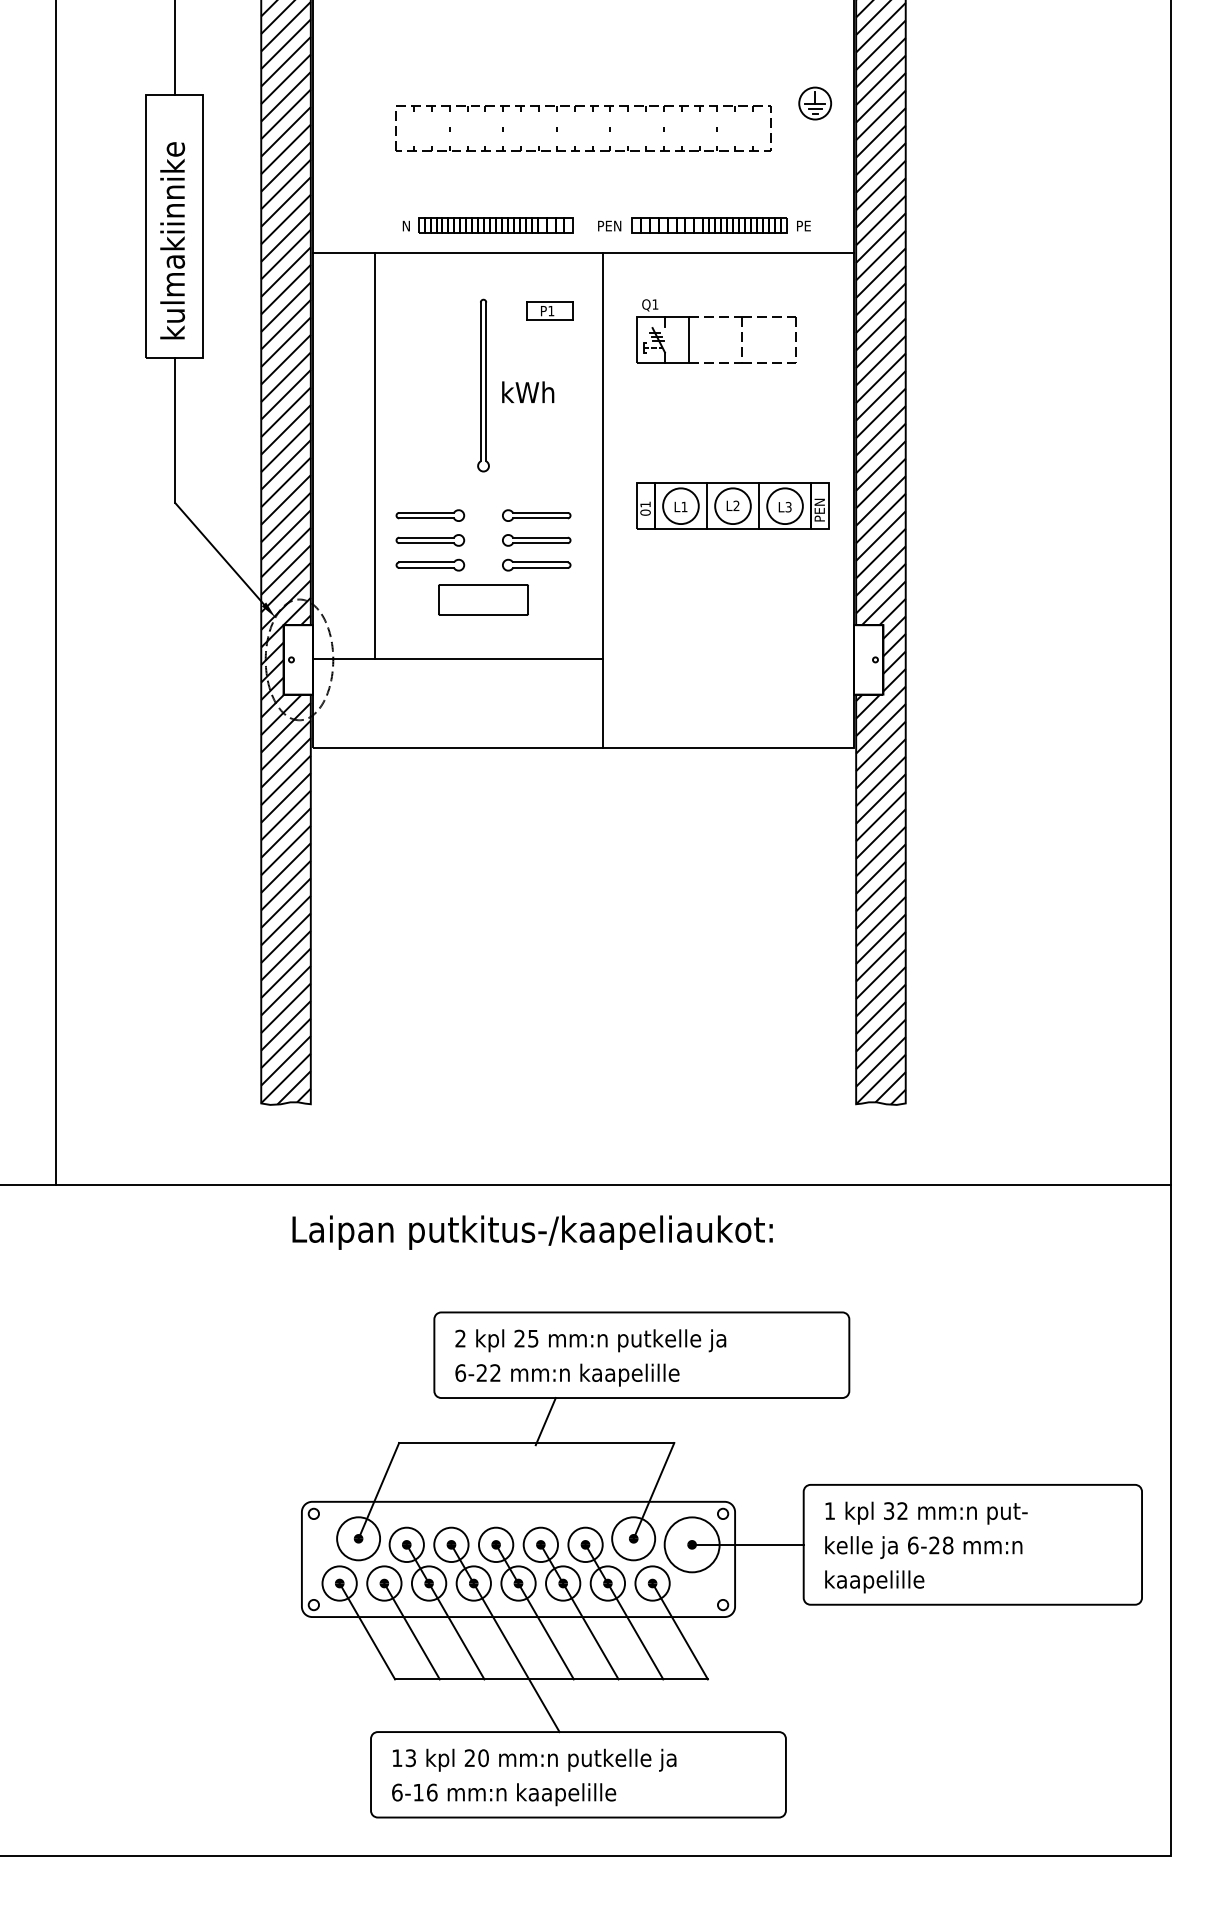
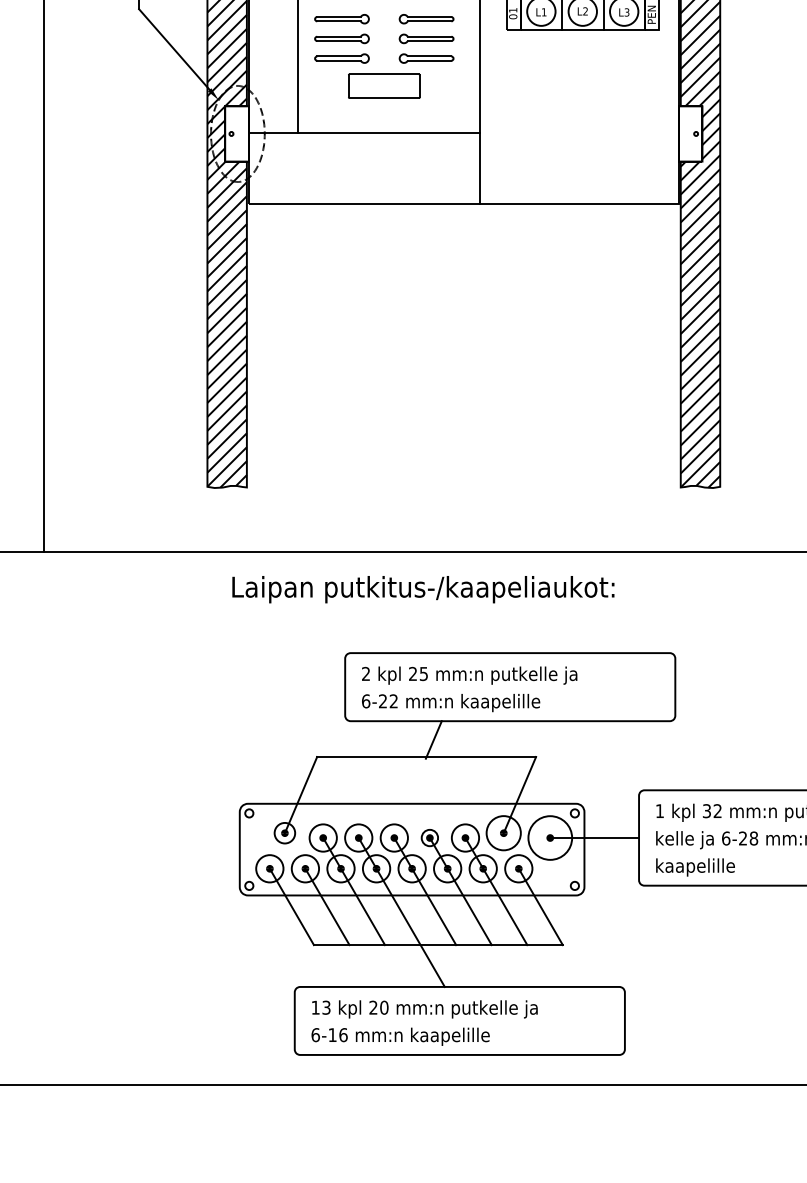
circle: (358, 1538) -> (284, 832), size x0.6
circle: (540, 1544) -> (429, 837), size x0.6

